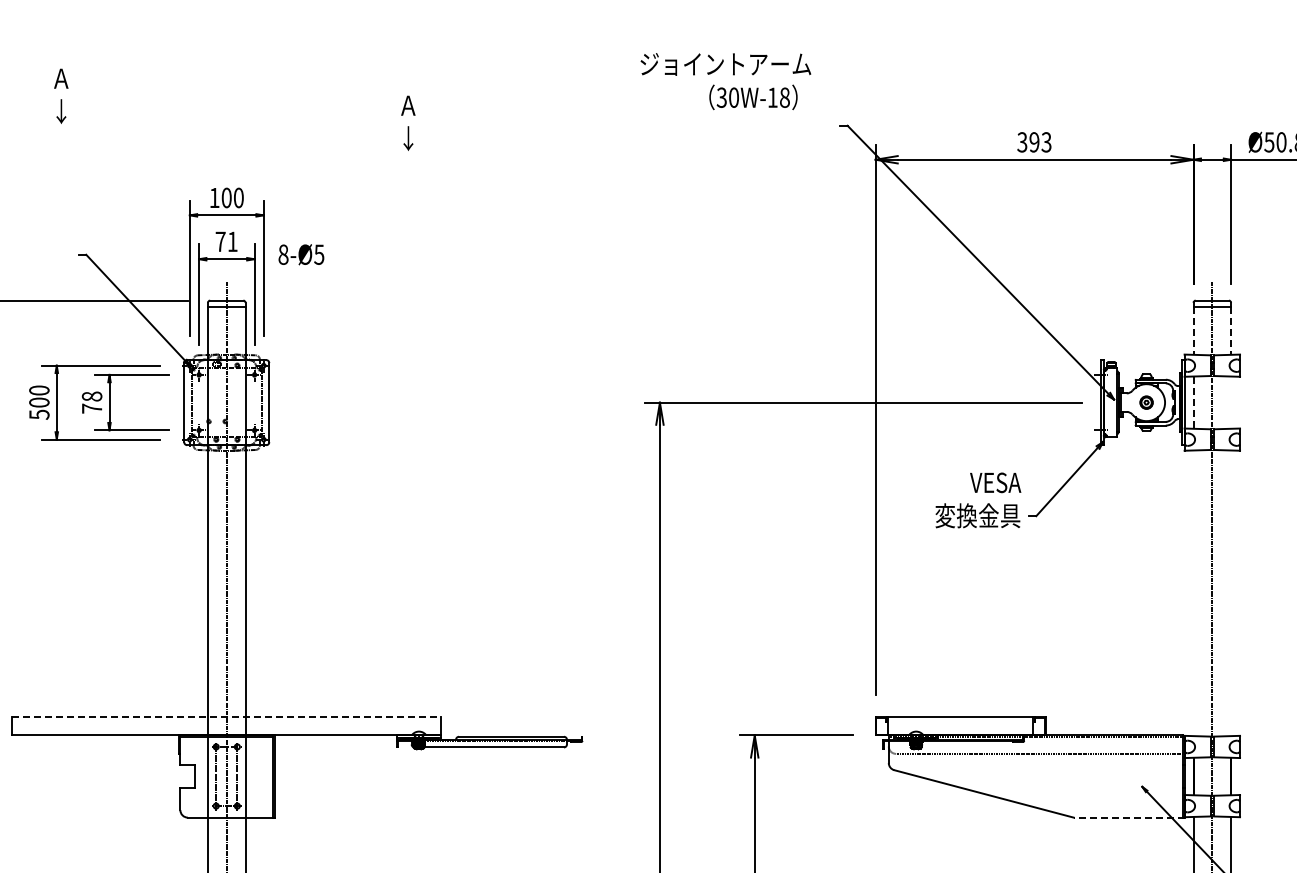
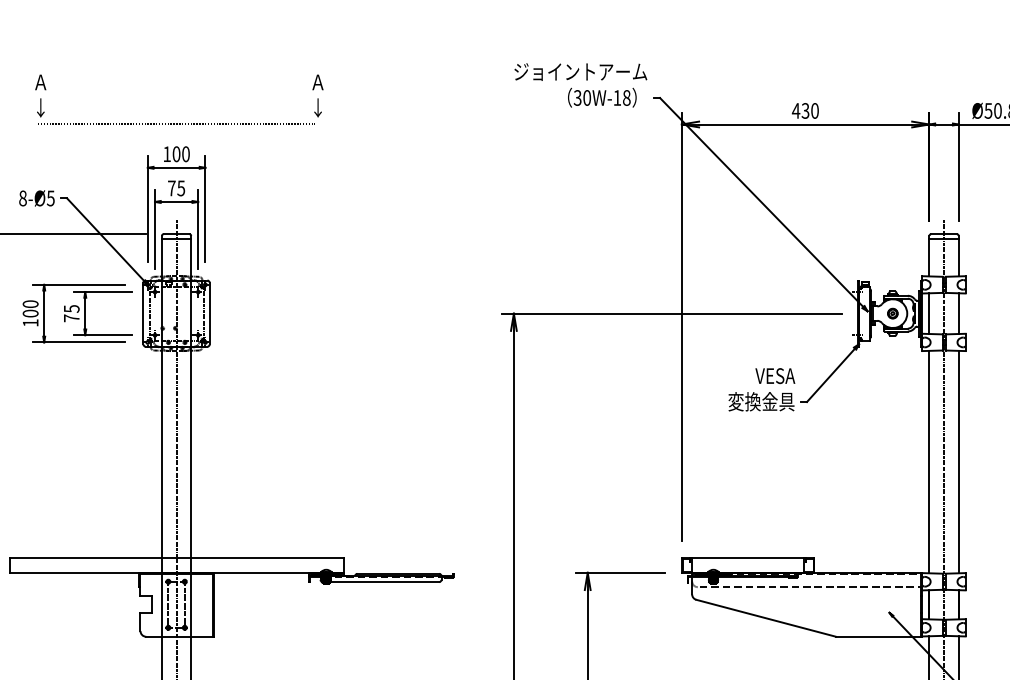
text: (725, 81) -> (580, 85), moved
text: (61, 95) -> (40, 95), moved
text: (1033, 142) -> (804, 111), 393 -> 430
line: (226, 159) -> (176, 124), added
text: (232, 241) -> (181, 188), 71 -> 75
text: (301, 254) -> (37, 198), moved
line: (1193, 331) -> (929, 258), dashed -> solid
line: (1231, 331) -> (958, 258), dashed -> solid
text: (91, 396) -> (71, 308), 78 -> 75
line: (1231, 402) -> (958, 313), added
line: (1193, 403) -> (929, 314), dashed -> solid
text: (39, 414) -> (30, 322), 500 -> 100
line: (1193, 593) -> (929, 462), added
line: (1231, 593) -> (958, 462), added
line: (227, 716) -> (177, 558), dashed -> solid
line: (1128, 817) -> (878, 636), dashed -> solid

